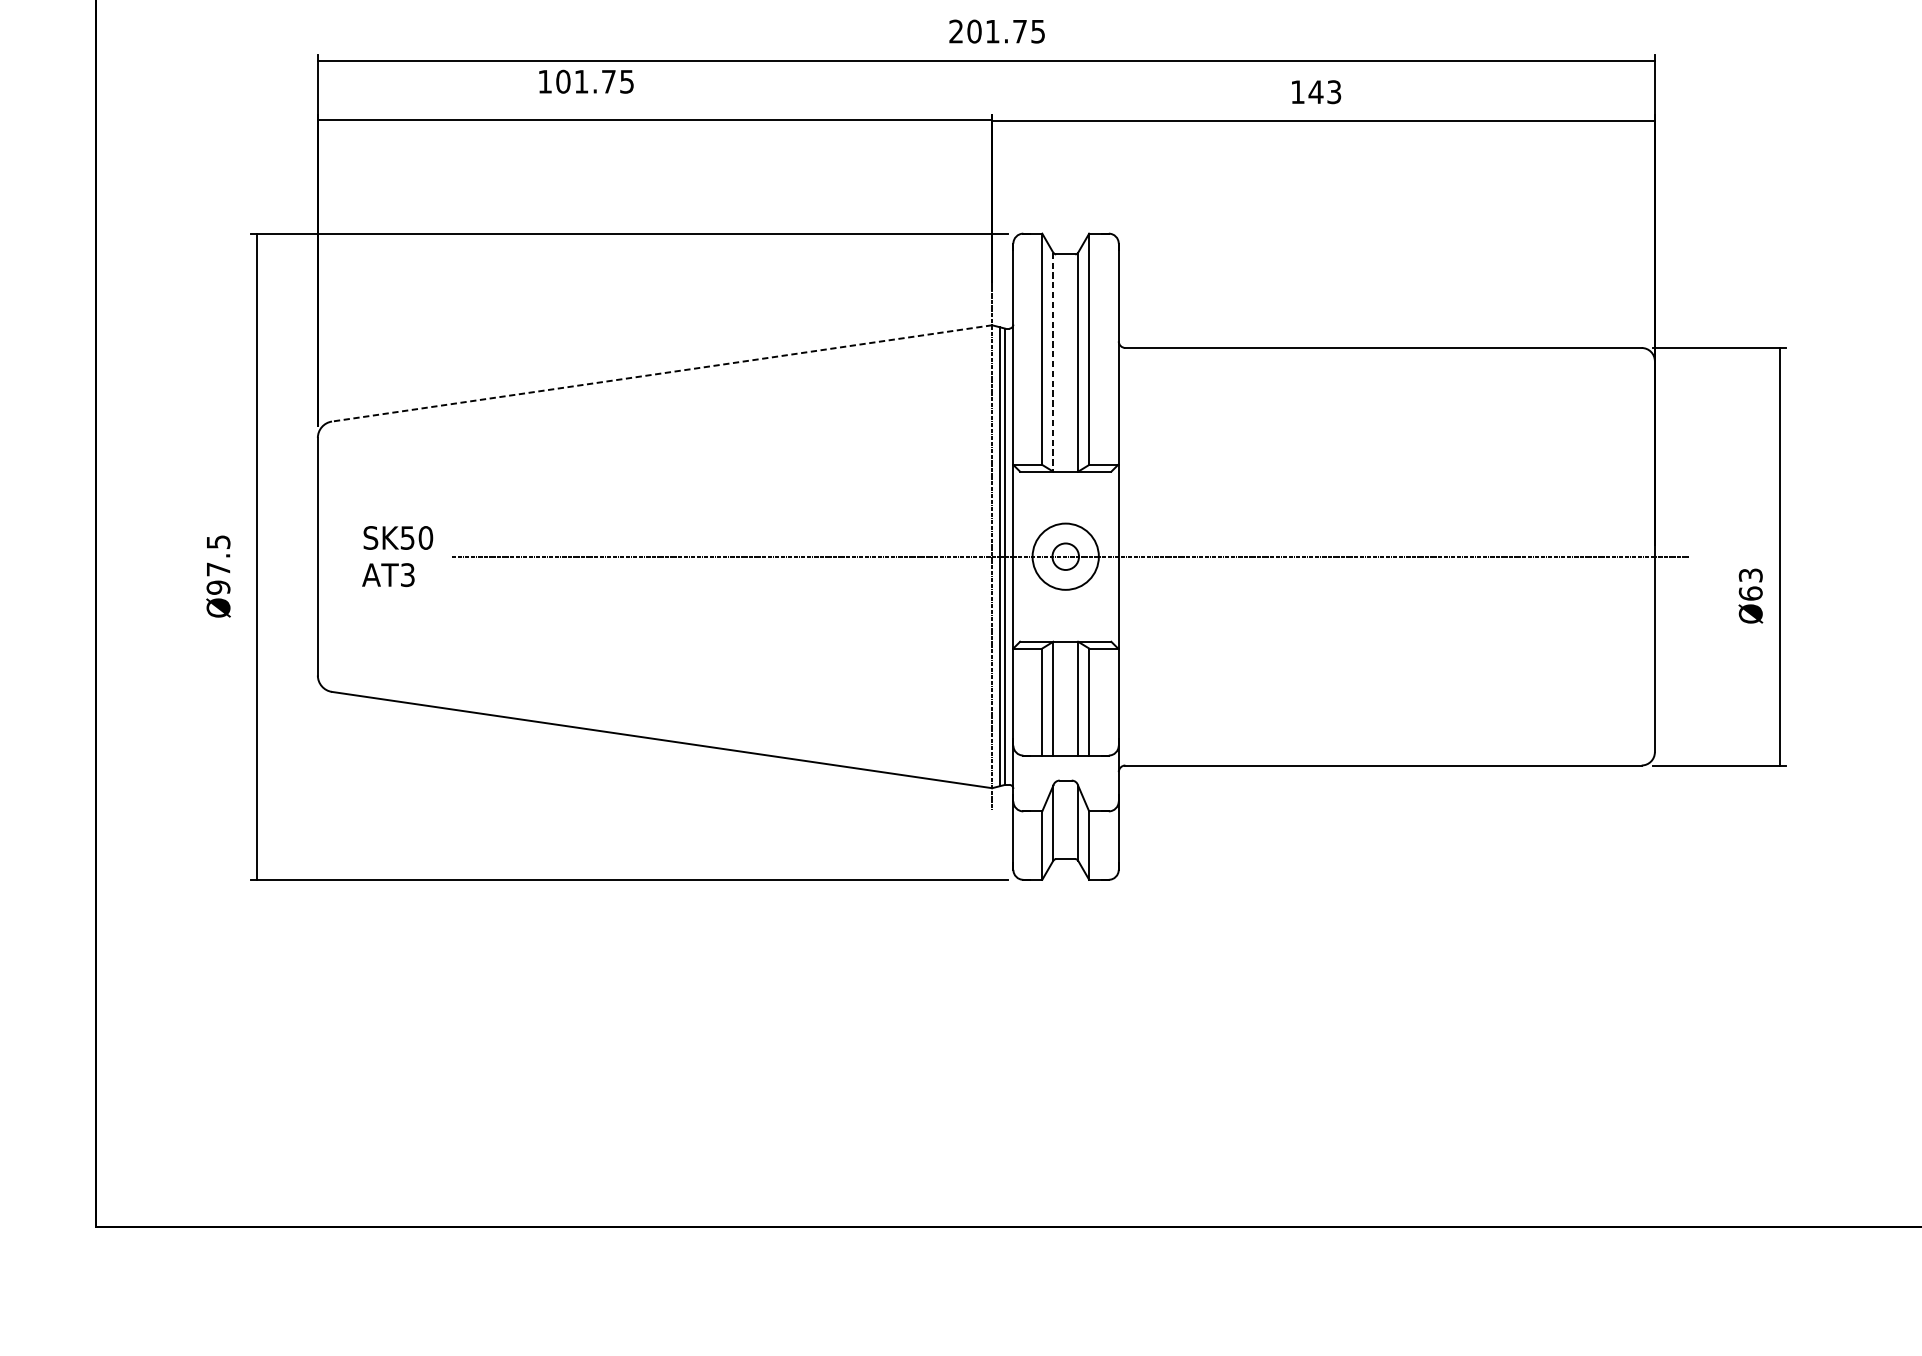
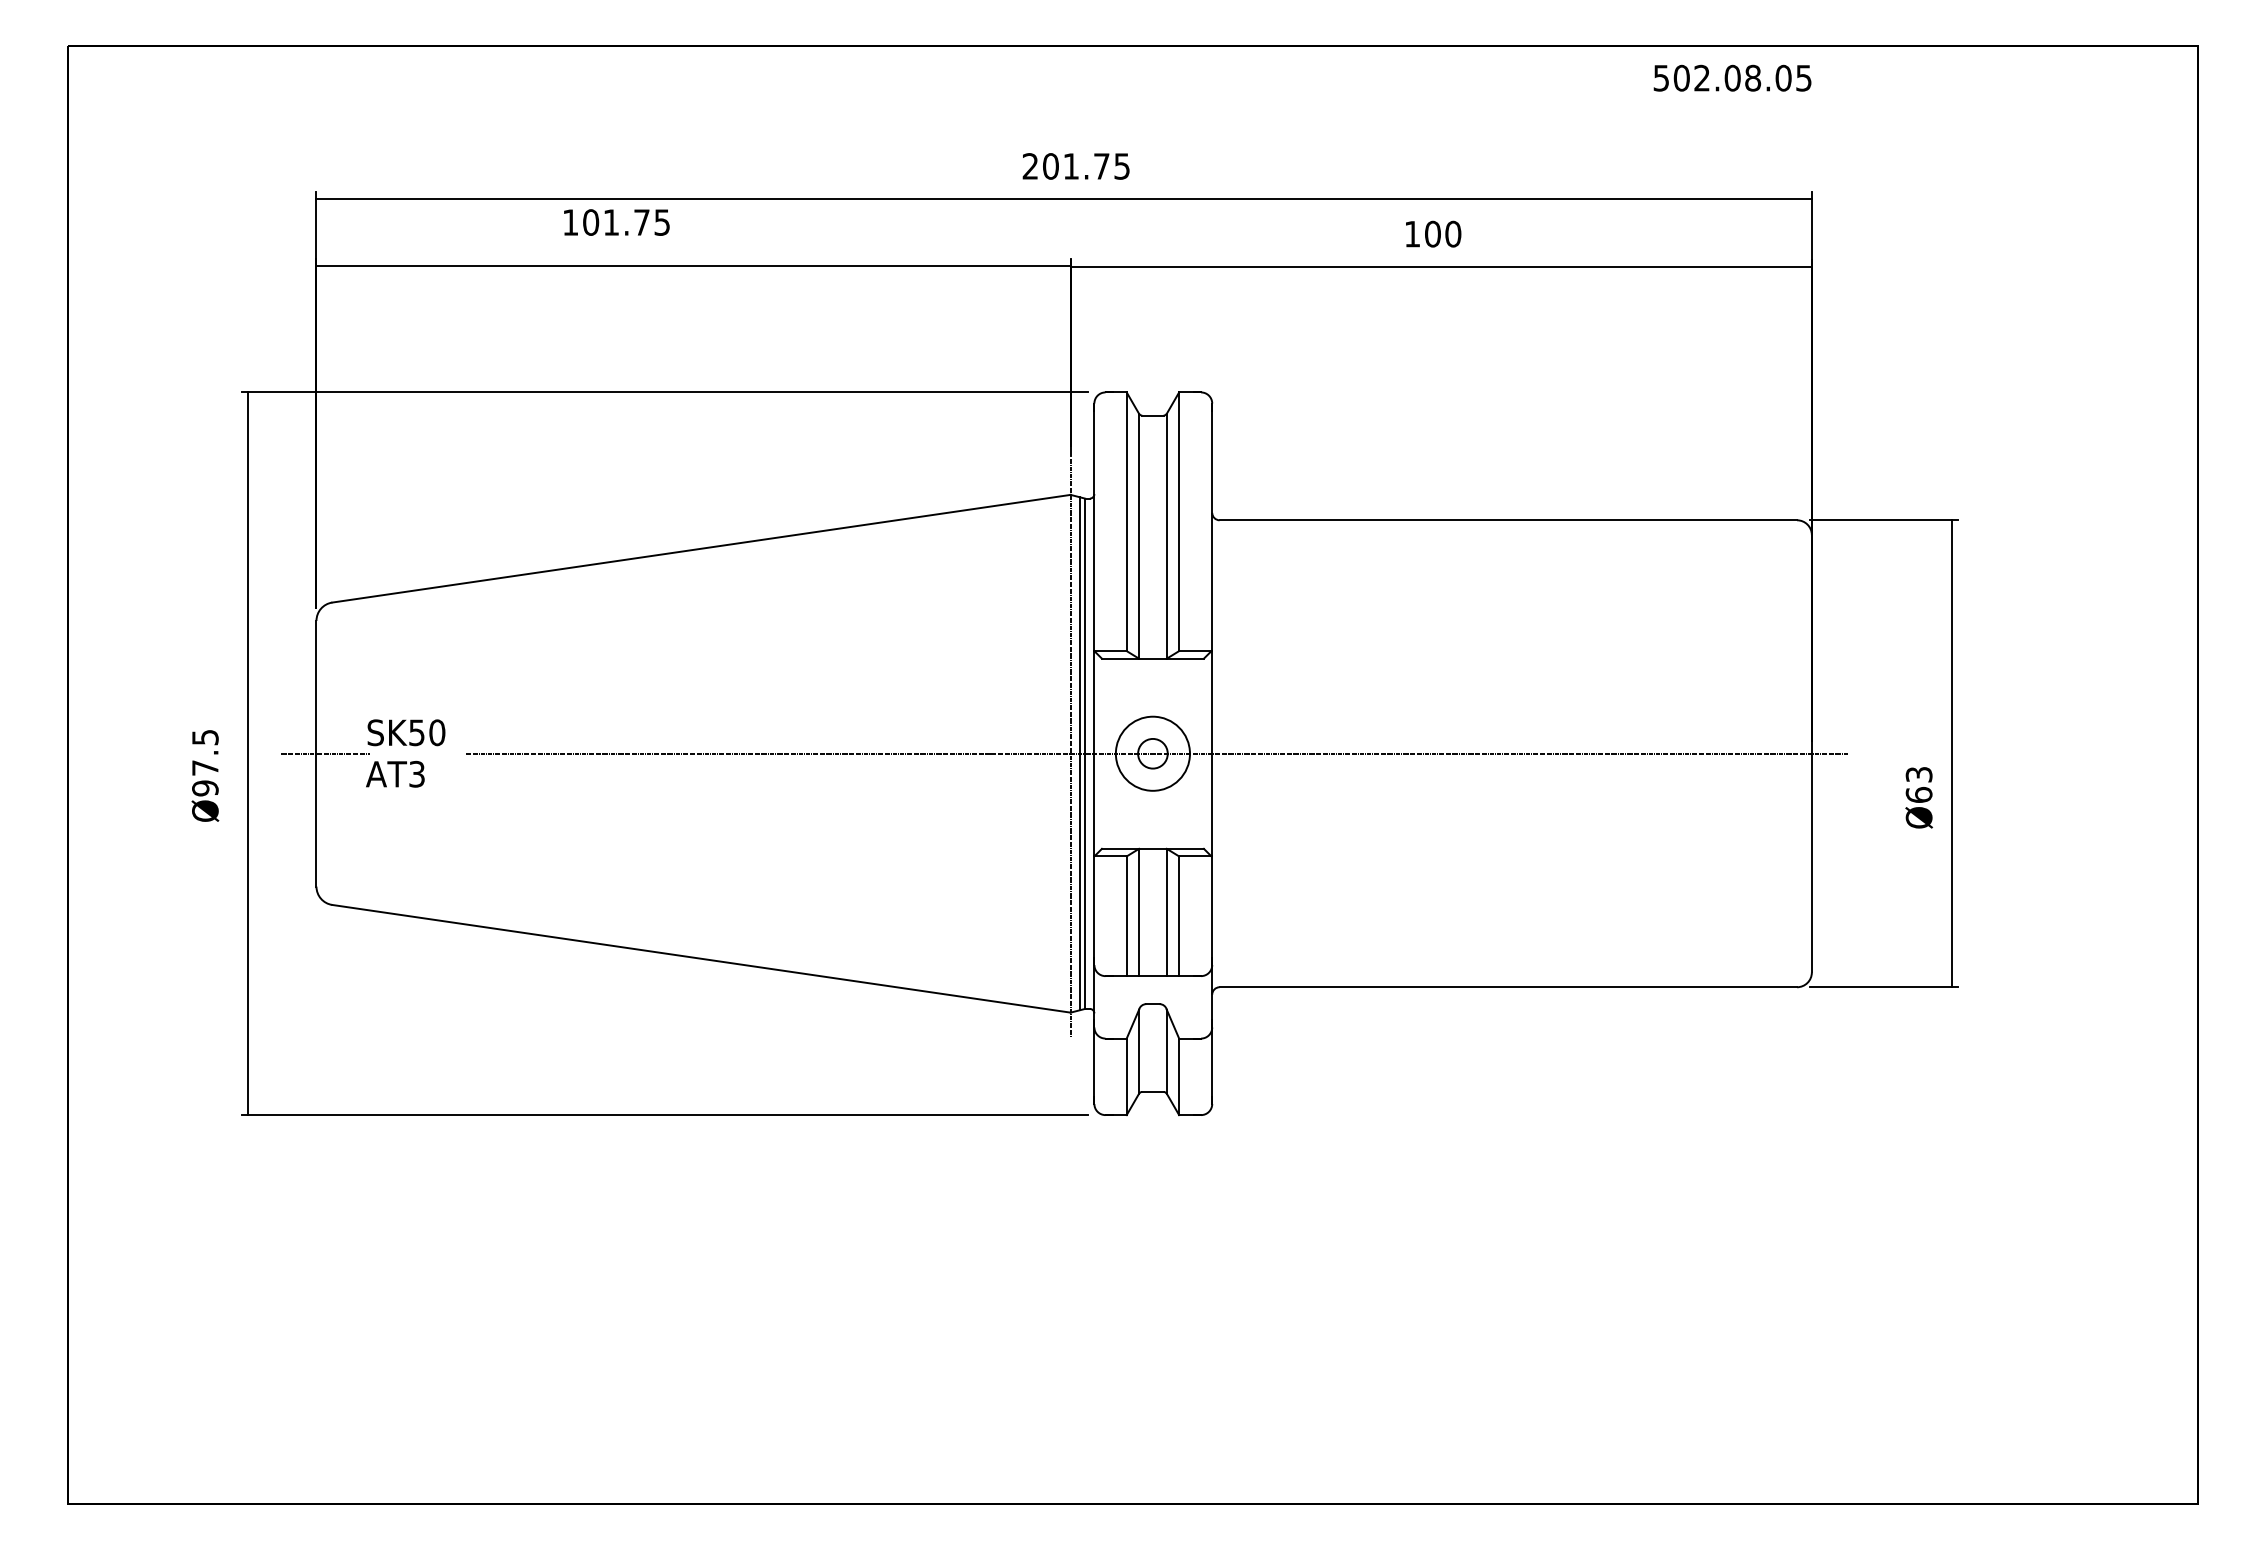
text: (1324, 91) -> (1442, 233), 143 -> 100
line: (1053, 362) -> (1139, 536), dashed -> solid
line: (662, 373) -> (701, 548), dashed -> solid
line: (325, 556) -> (325, 753), added

